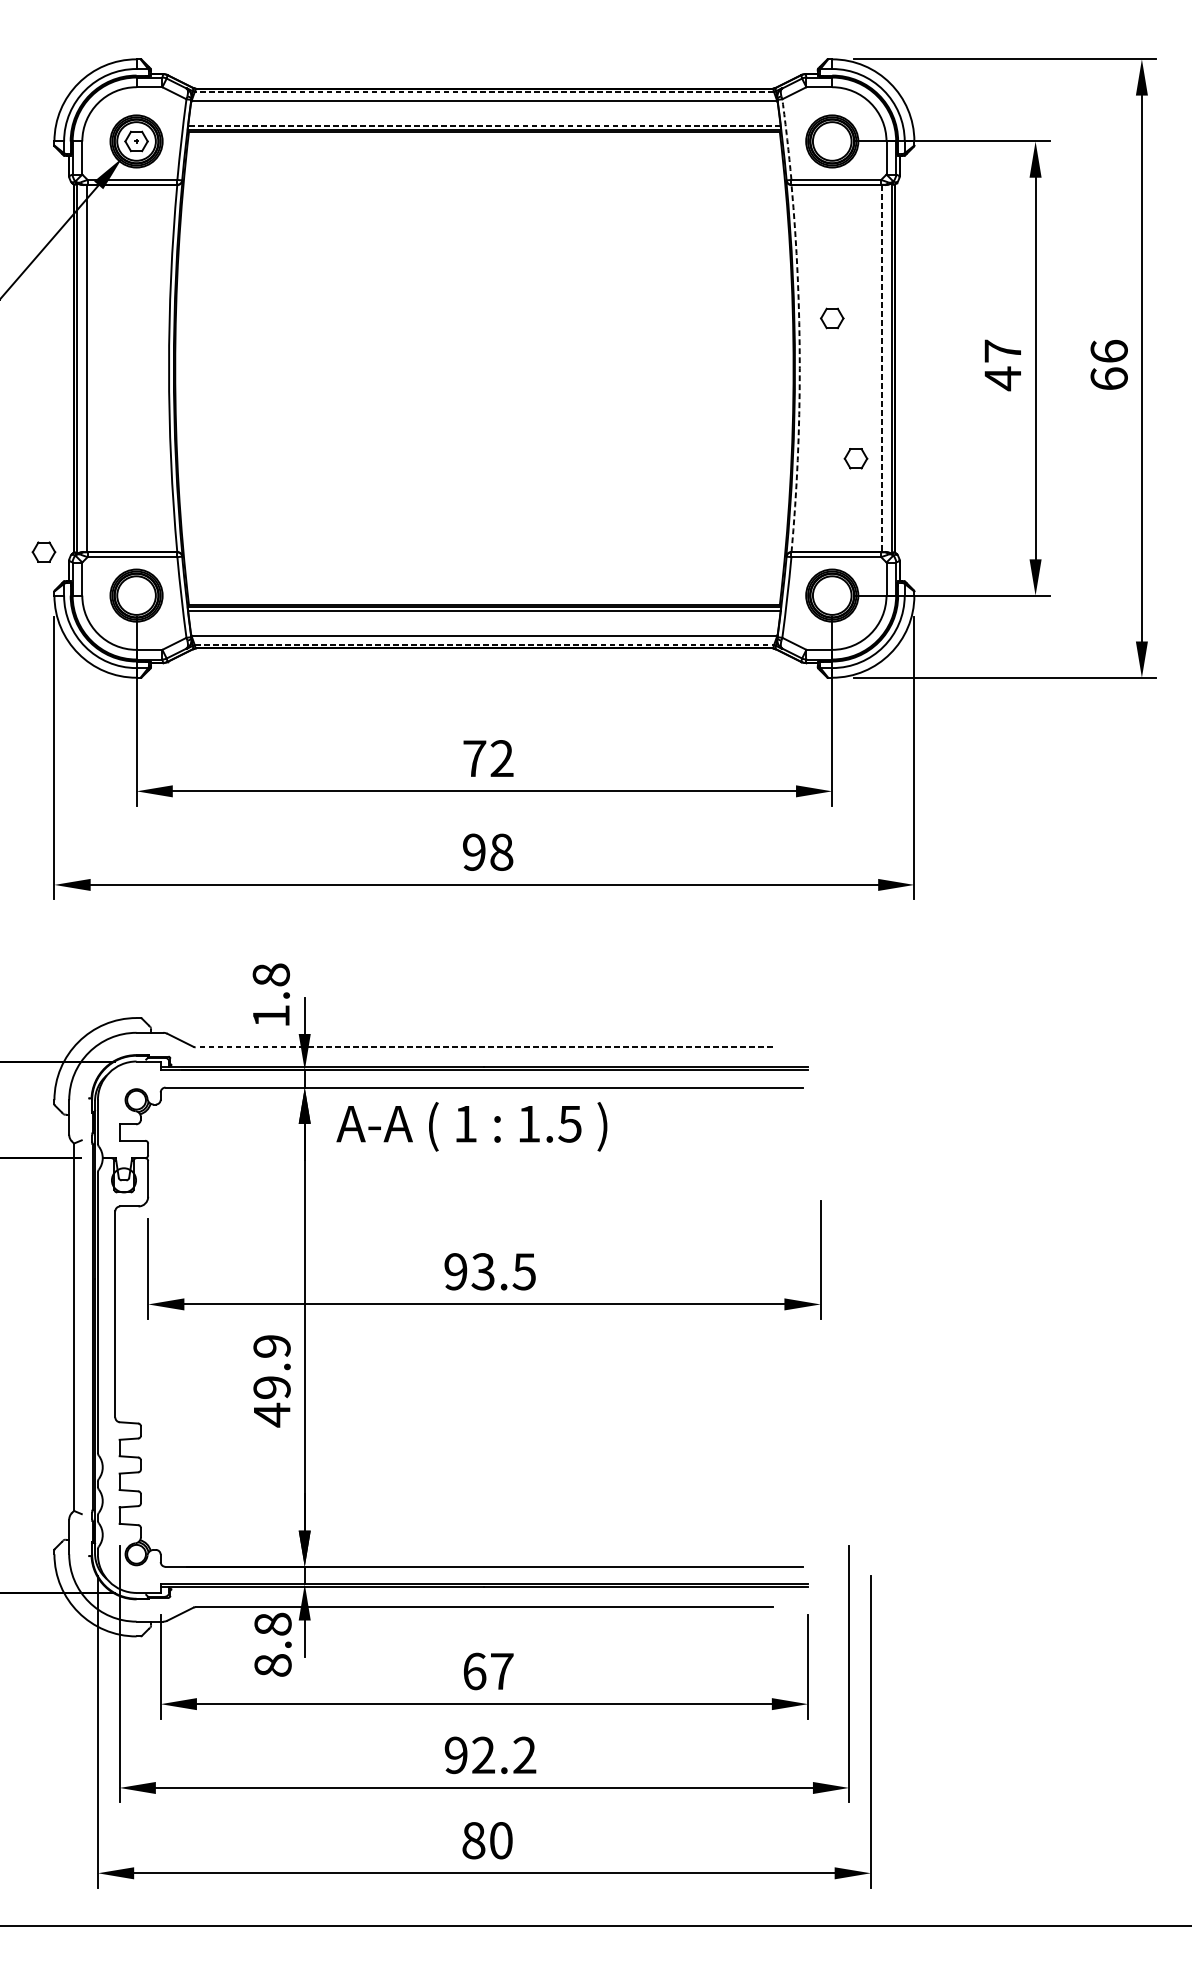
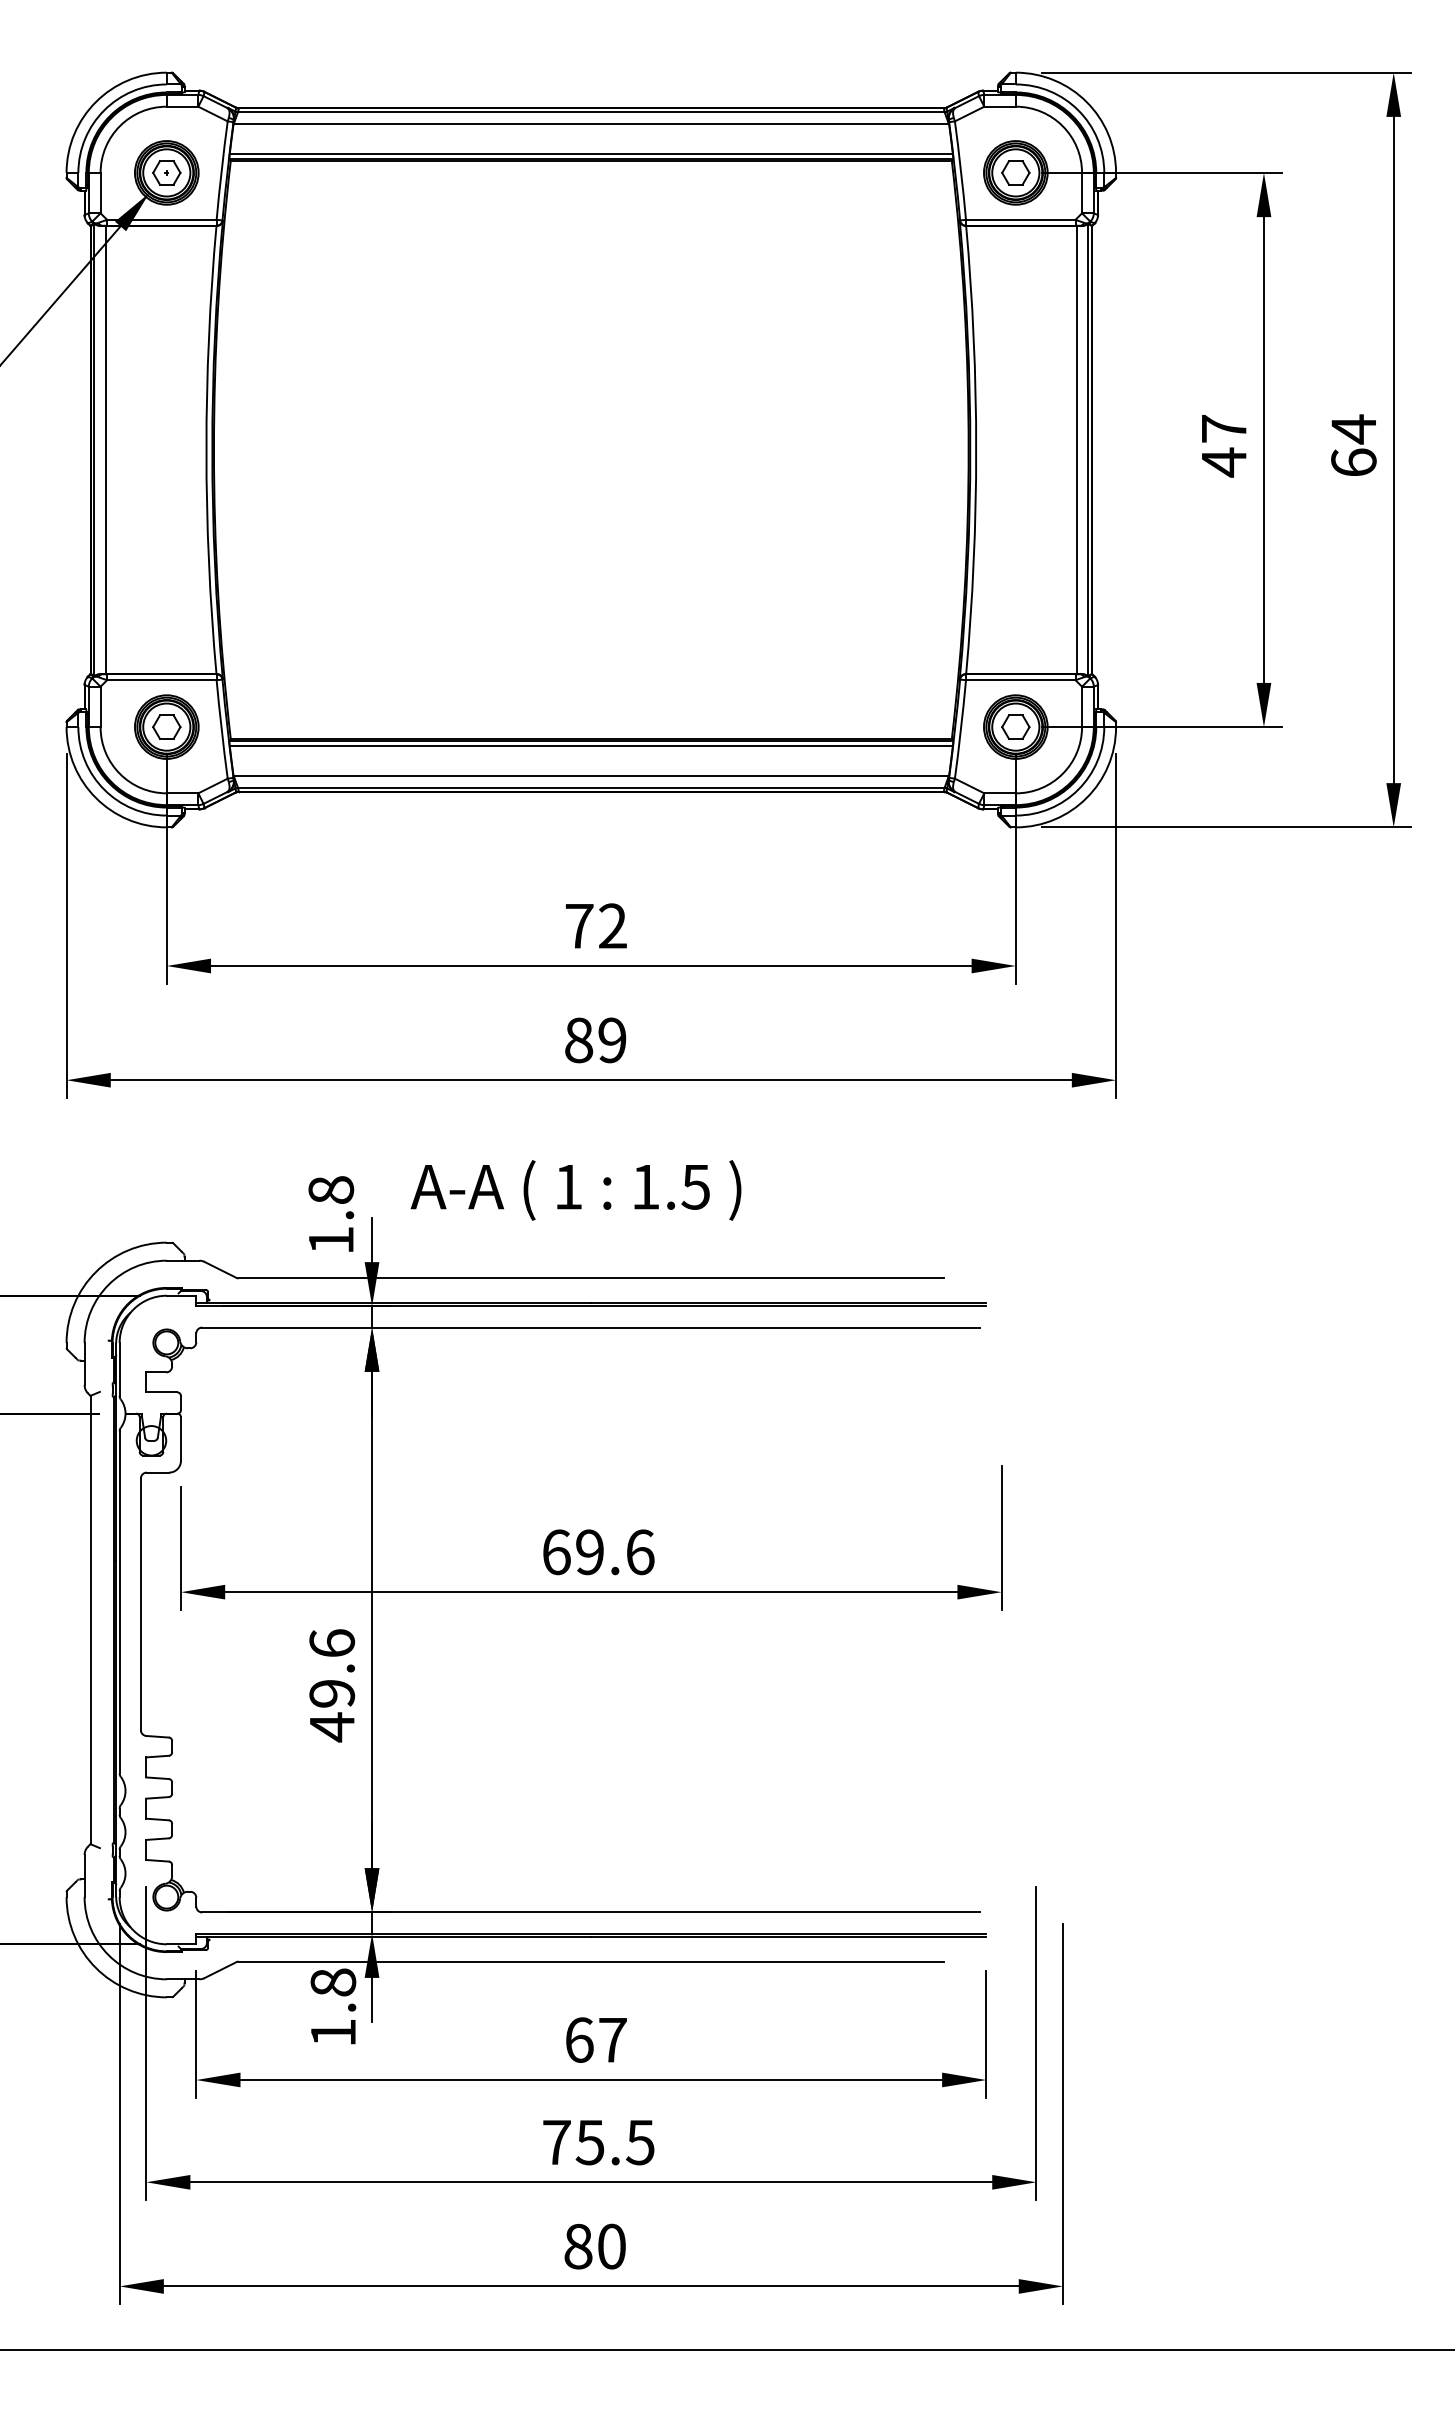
line: (483, 91) -> (590, 112), dashed -> solid
line: (484, 125) -> (591, 153), dashed -> solid
arc: (786, 139) -> (960, 170), dashed -> solid
part: (831, 318) -> (1015, 172), moved
text: (1108, 351) -> (1353, 429), 66 -> 64
arc: (800, 368) -> (976, 450), dashed -> solid
line: (881, 368) -> (1076, 450), dashed -> solid
part: (855, 458) -> (1015, 726), moved
part: (43, 551) -> (166, 726), moved
line: (484, 645) -> (591, 787), dashed -> solid
text: (487, 852) -> (595, 1040), 98 -> 89
line: (483, 1047) -> (590, 1278), dashed -> solid
text: (471, 1126) -> (575, 1190), moved
text: (490, 1271) -> (598, 1552), 93.5 -> 69.6
text: (272, 1346) -> (332, 1643), 49.9 -> 49.6
text: (273, 1665) -> (333, 2032), 8.8 -> 1.8
text: (490, 1755) -> (598, 2142), 92.2 -> 75.5

